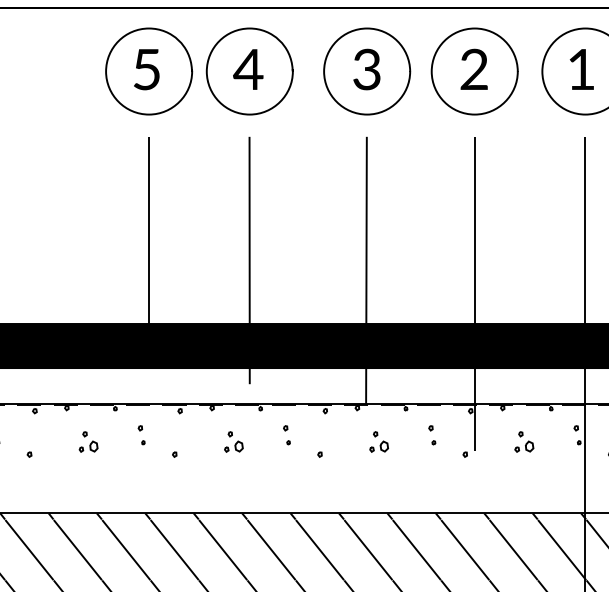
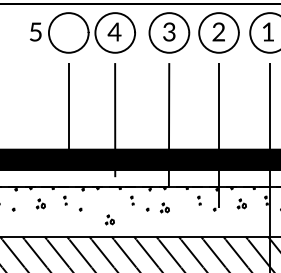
text: (146, 68) -> (35, 31), moved
part: (232, 441) -> (109, 219), moved
part: (378, 441) -> (164, 207), moved

